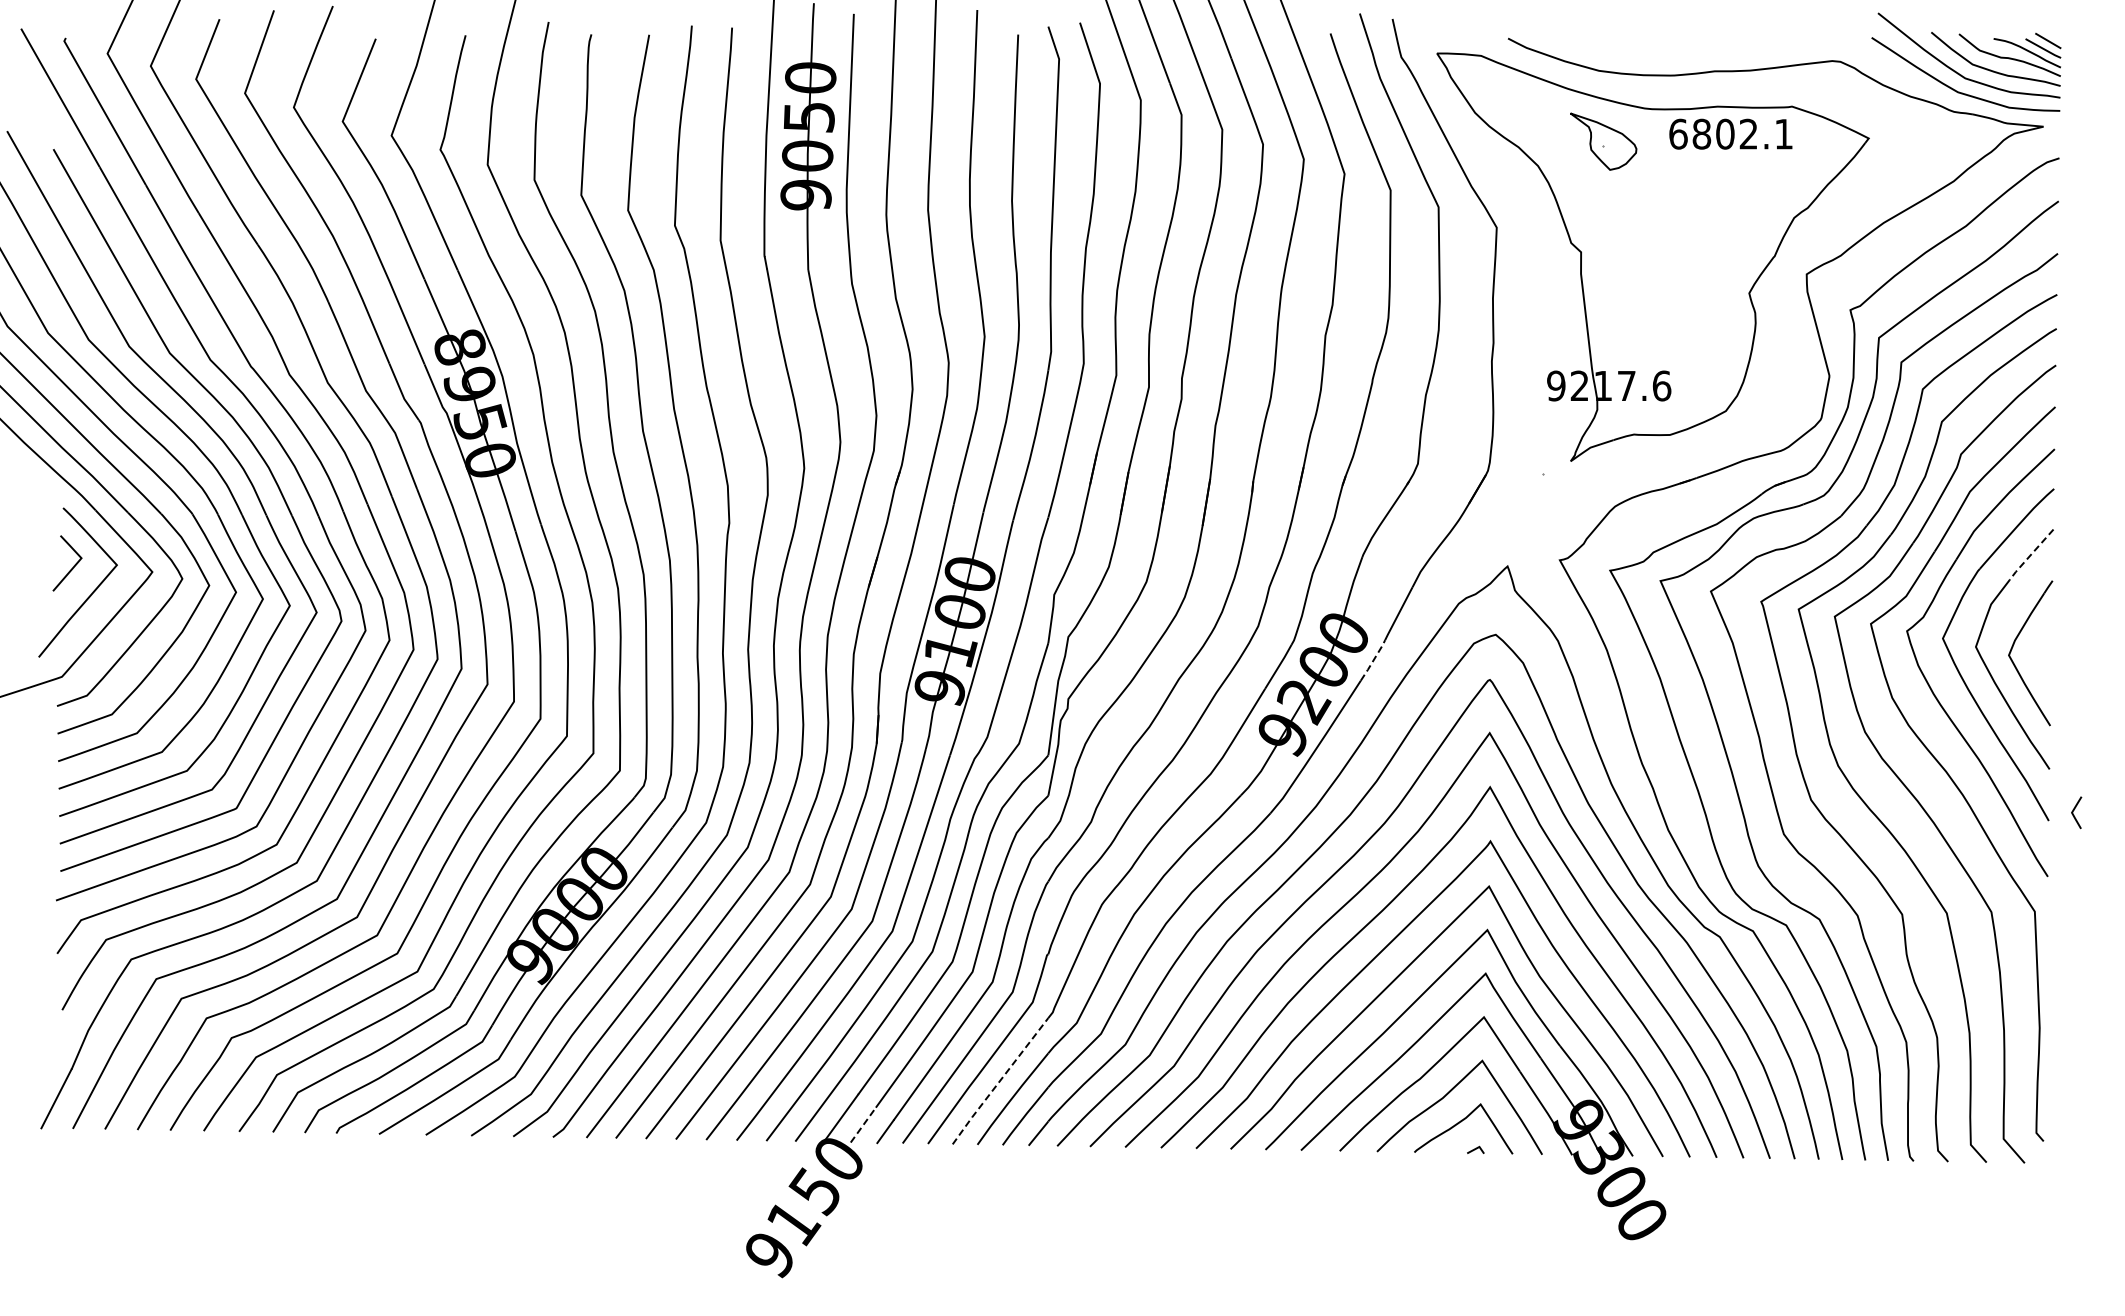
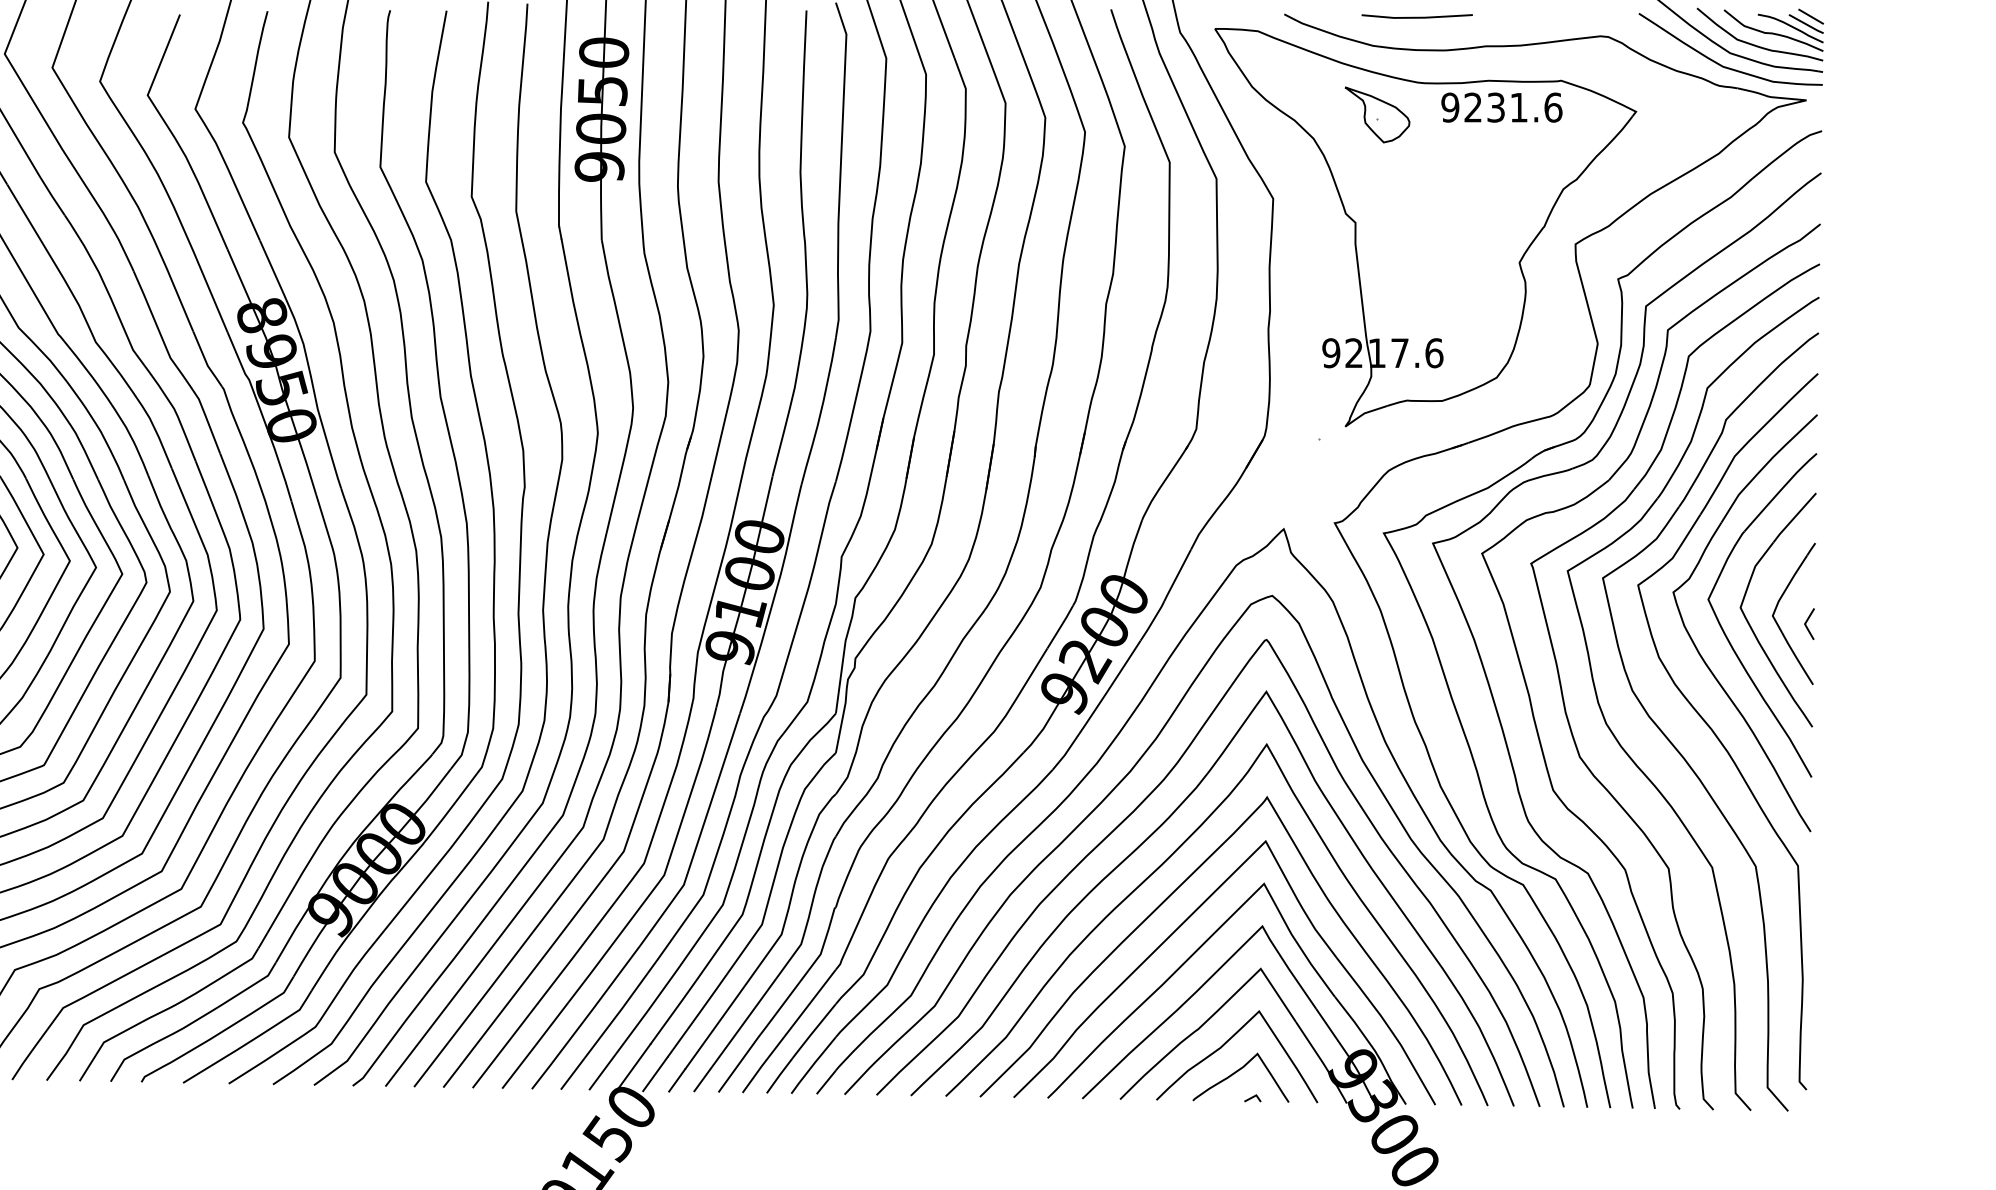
line: (1644, 41) -> (1417, 17), added
text: (1731, 133) -> (1502, 106), 6802.1 -> 9231.6
line: (2031, 554) -> (1794, 517), dashed -> solid
line: (1373, 659) -> (1153, 619), dashed -> solid
line: (2074, 810) -> (1807, 621), moved
line: (999, 1081) -> (788, 1031), dashed -> solid
line: (863, 1124) -> (655, 1073), dashed -> solid

